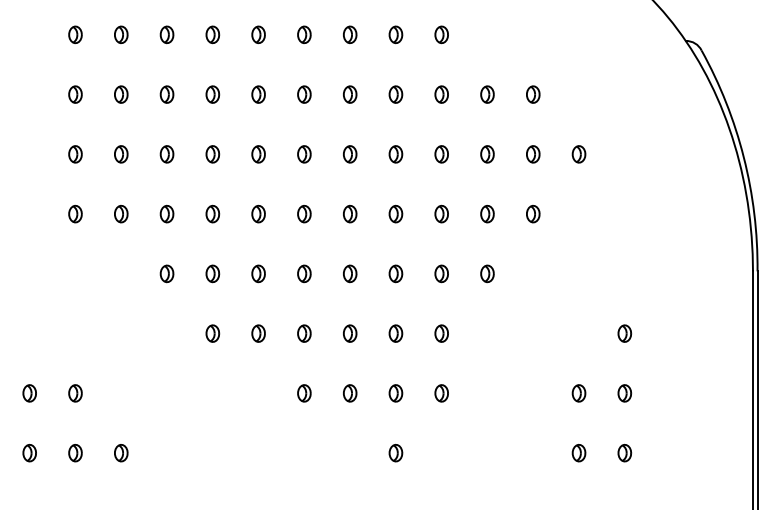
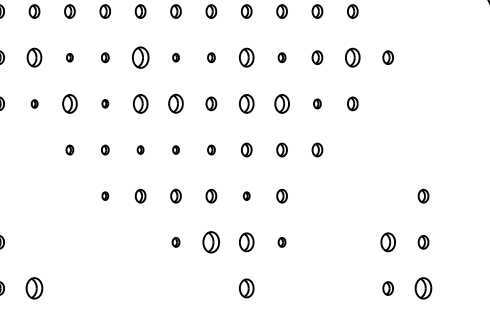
part: (121, 154) -> (34, 57), size x1.4
part: (166, 154) -> (69, 57), size x0.6
part: (212, 154) -> (105, 57), size x0.7
part: (258, 154) -> (140, 57), size x1.6
part: (304, 154) -> (176, 57), size x0.6
part: (350, 154) -> (211, 57), size x0.7
part: (395, 154) -> (246, 57), size x1.4
part: (441, 154) -> (281, 57), size x0.7
part: (533, 154) -> (353, 57), size x1.4
part: (166, 213) -> (69, 103), size x1.4
part: (212, 213) -> (105, 103), size x0.6
part: (258, 213) -> (140, 103), size x1.4
part: (395, 213) -> (246, 103), size x1.4
part: (441, 213) -> (281, 103), size x1.4
part: (121, 214) -> (34, 104), size x0.6
part: (304, 214) -> (176, 104), size x1.4
part: (487, 214) -> (317, 104), size x0.7
part: (166, 273) -> (69, 149), size x0.7
part: (212, 273) -> (105, 149), size x0.7
part: (258, 273) -> (140, 149), size x0.6
part: (304, 273) -> (176, 149), size x0.6
part: (350, 273) -> (211, 149), size x0.7
part: (212, 333) -> (105, 196), size x0.6
part: (395, 333) -> (246, 196), size x0.6
part: (304, 393) -> (176, 242), size x0.7
part: (350, 393) -> (211, 242), size x1.6
part: (395, 393) -> (246, 242), size x1.4
part: (441, 393) -> (281, 242), size x0.7
part: (578, 393) -> (387, 242), size x1.4
part: (121, 453) -> (34, 288), size x1.6
part: (395, 453) -> (246, 288), size x1.4
part: (624, 453) -> (423, 288), size x1.6

